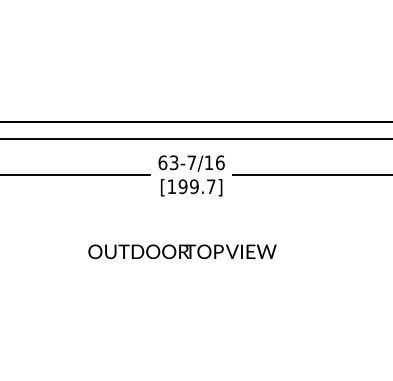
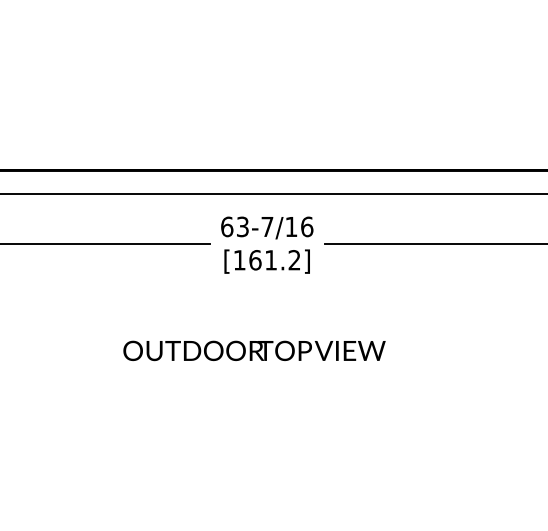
text: (196, 186) -> (274, 259), [199.7] -> [161.2]

